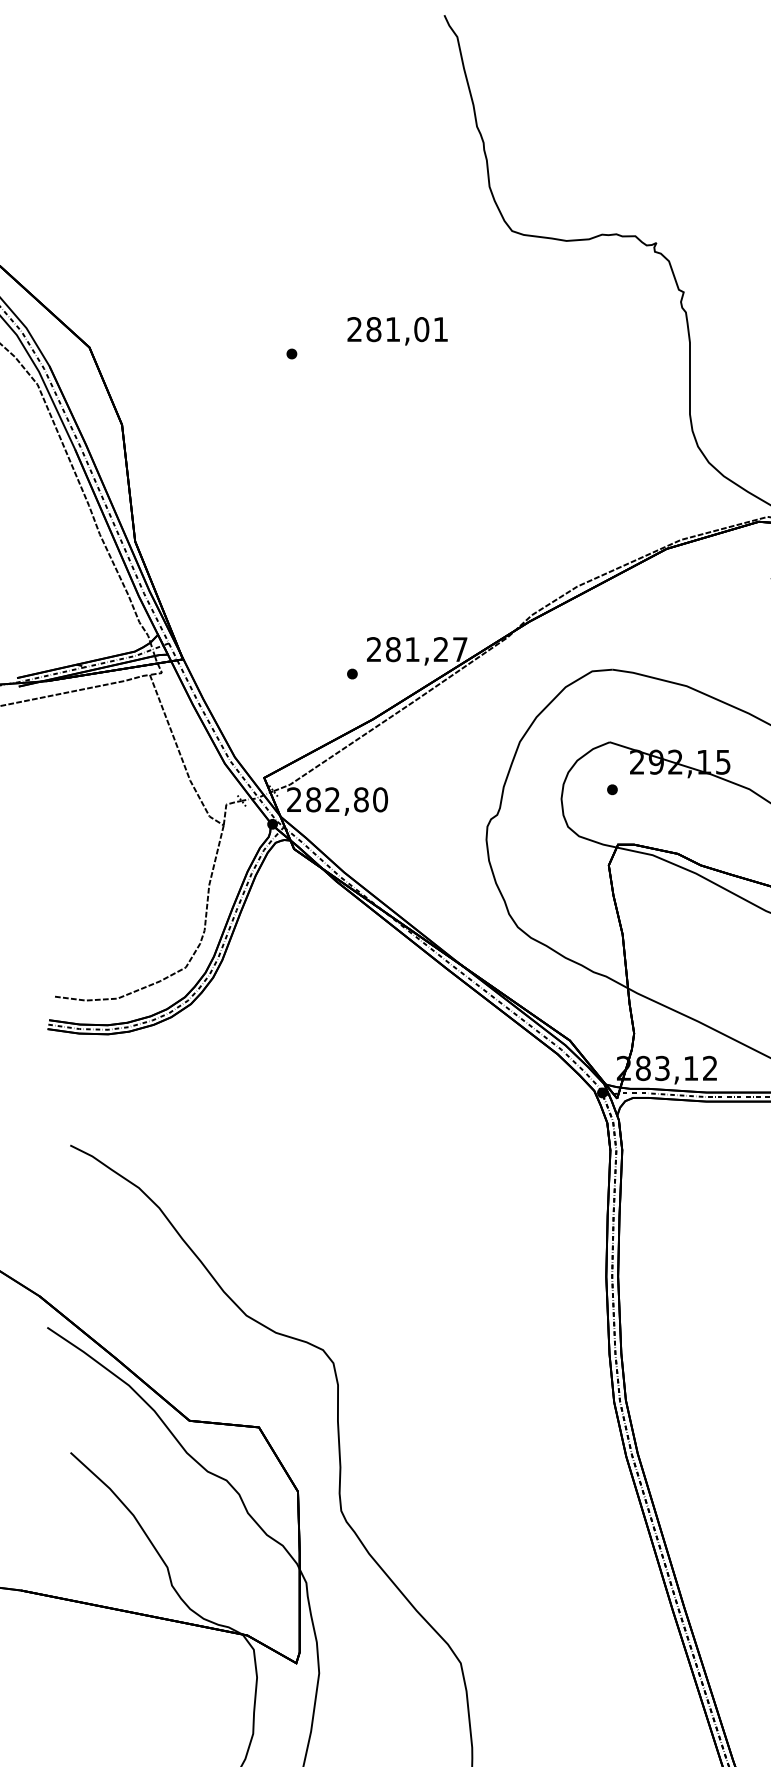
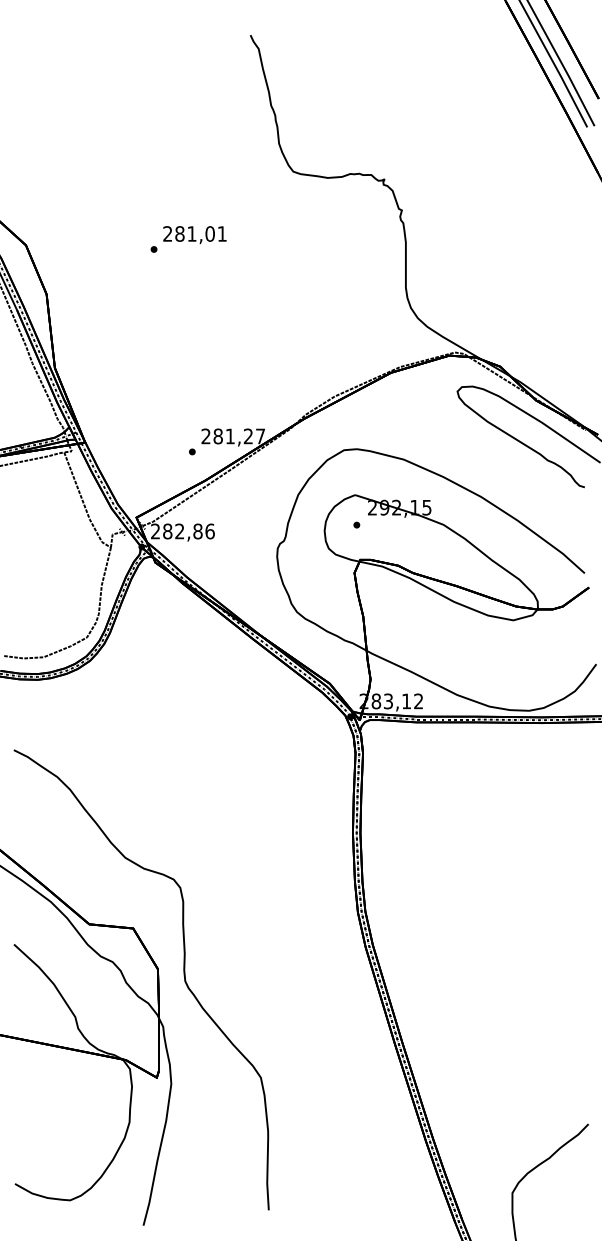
text: (396, 331) -> (194, 235), moved
text: (379, 799) -> (209, 531), 282,80 -> 282,86

